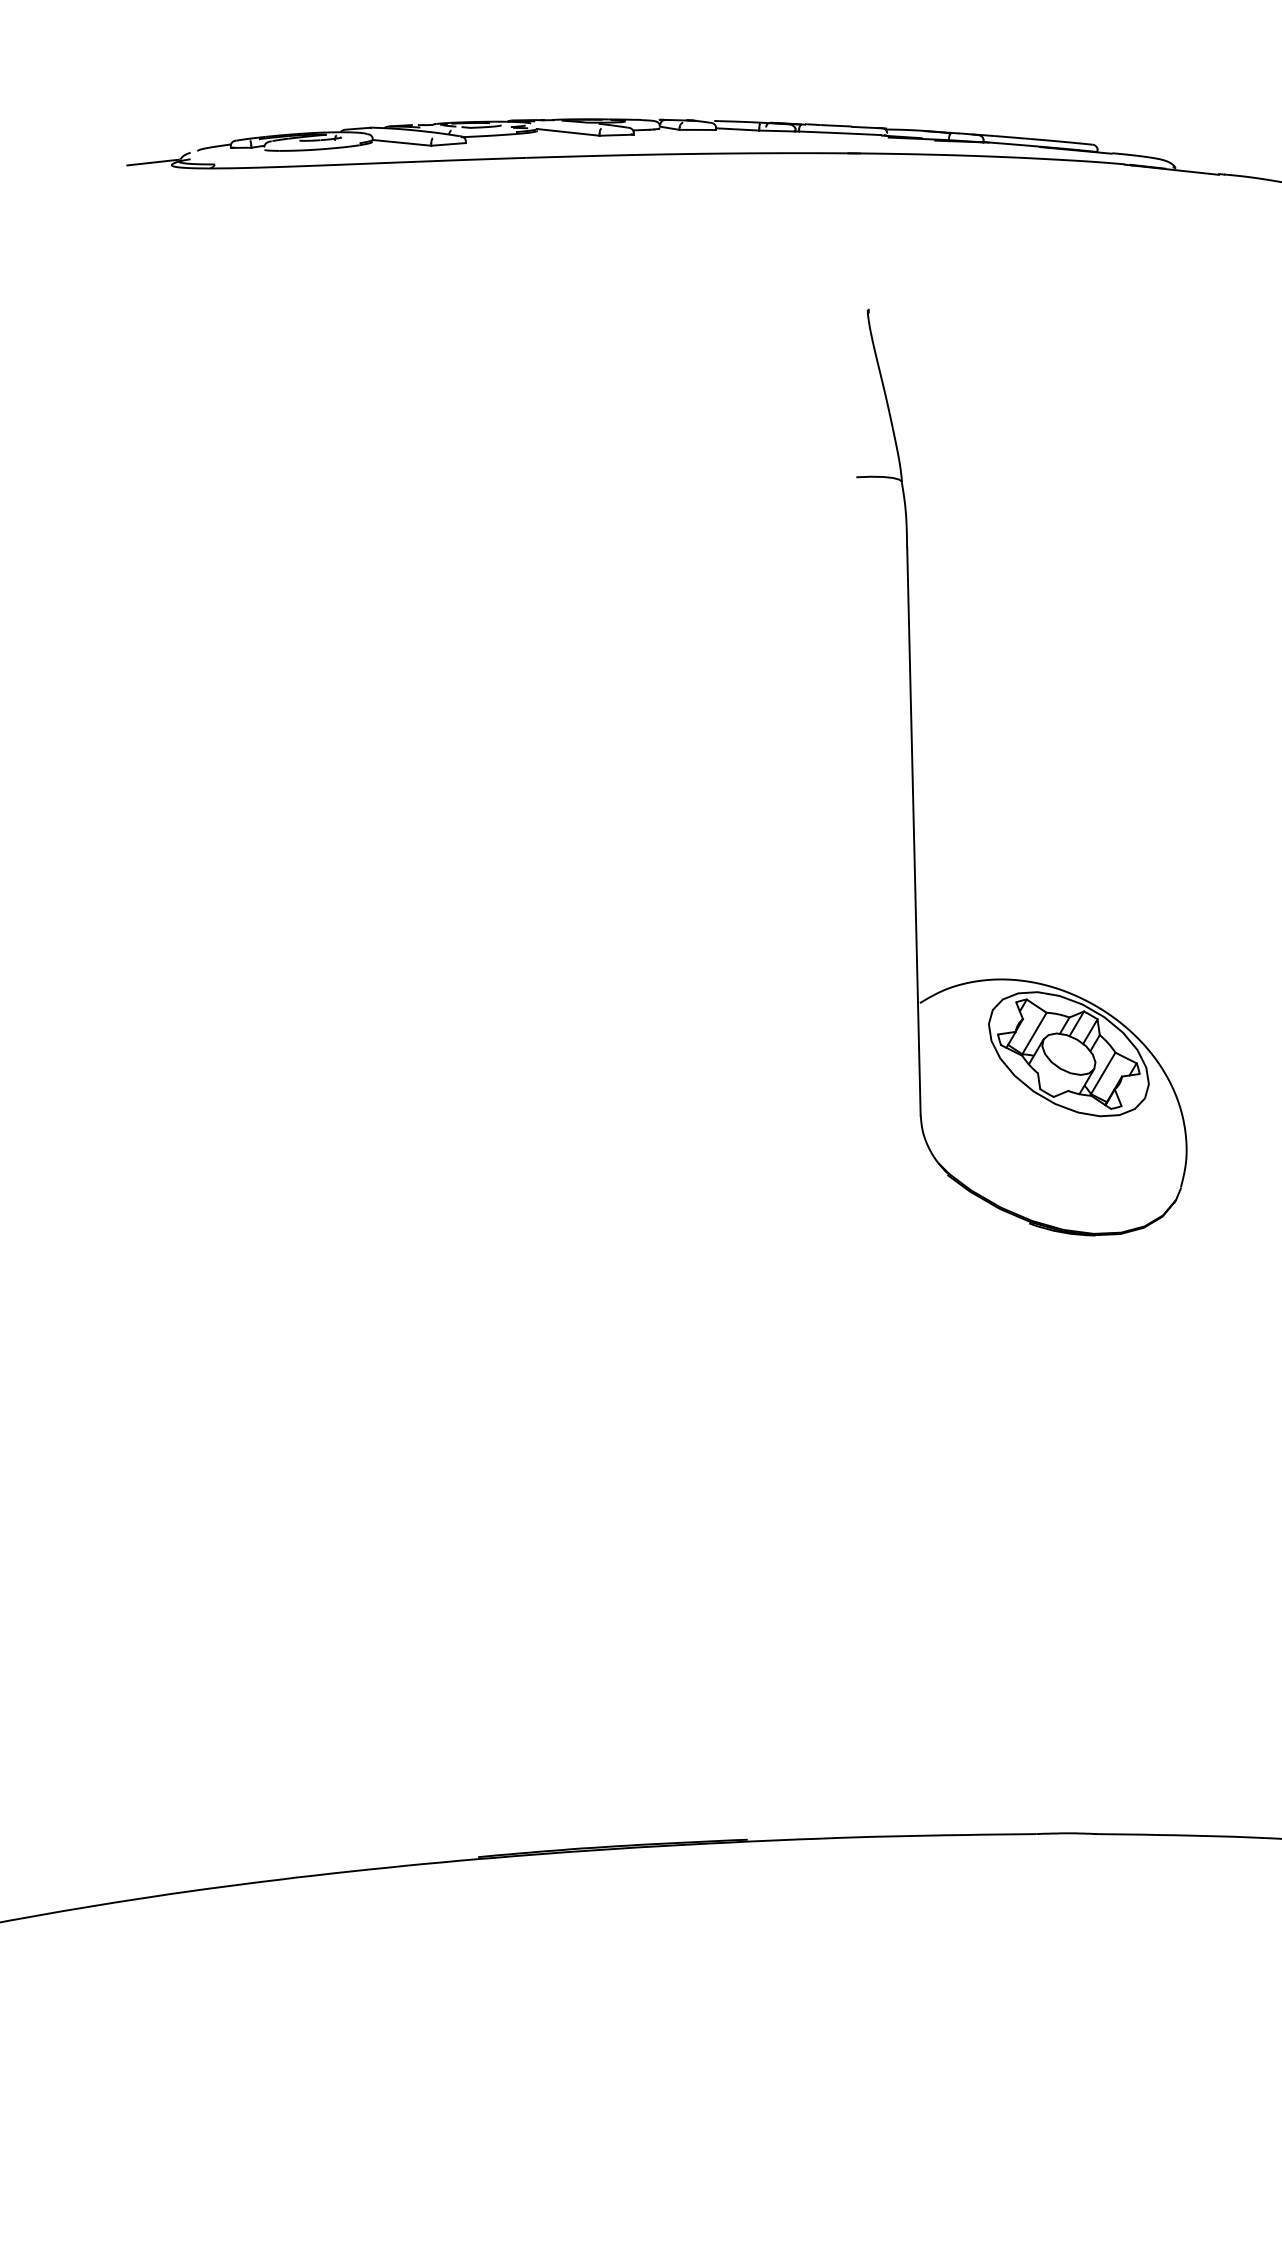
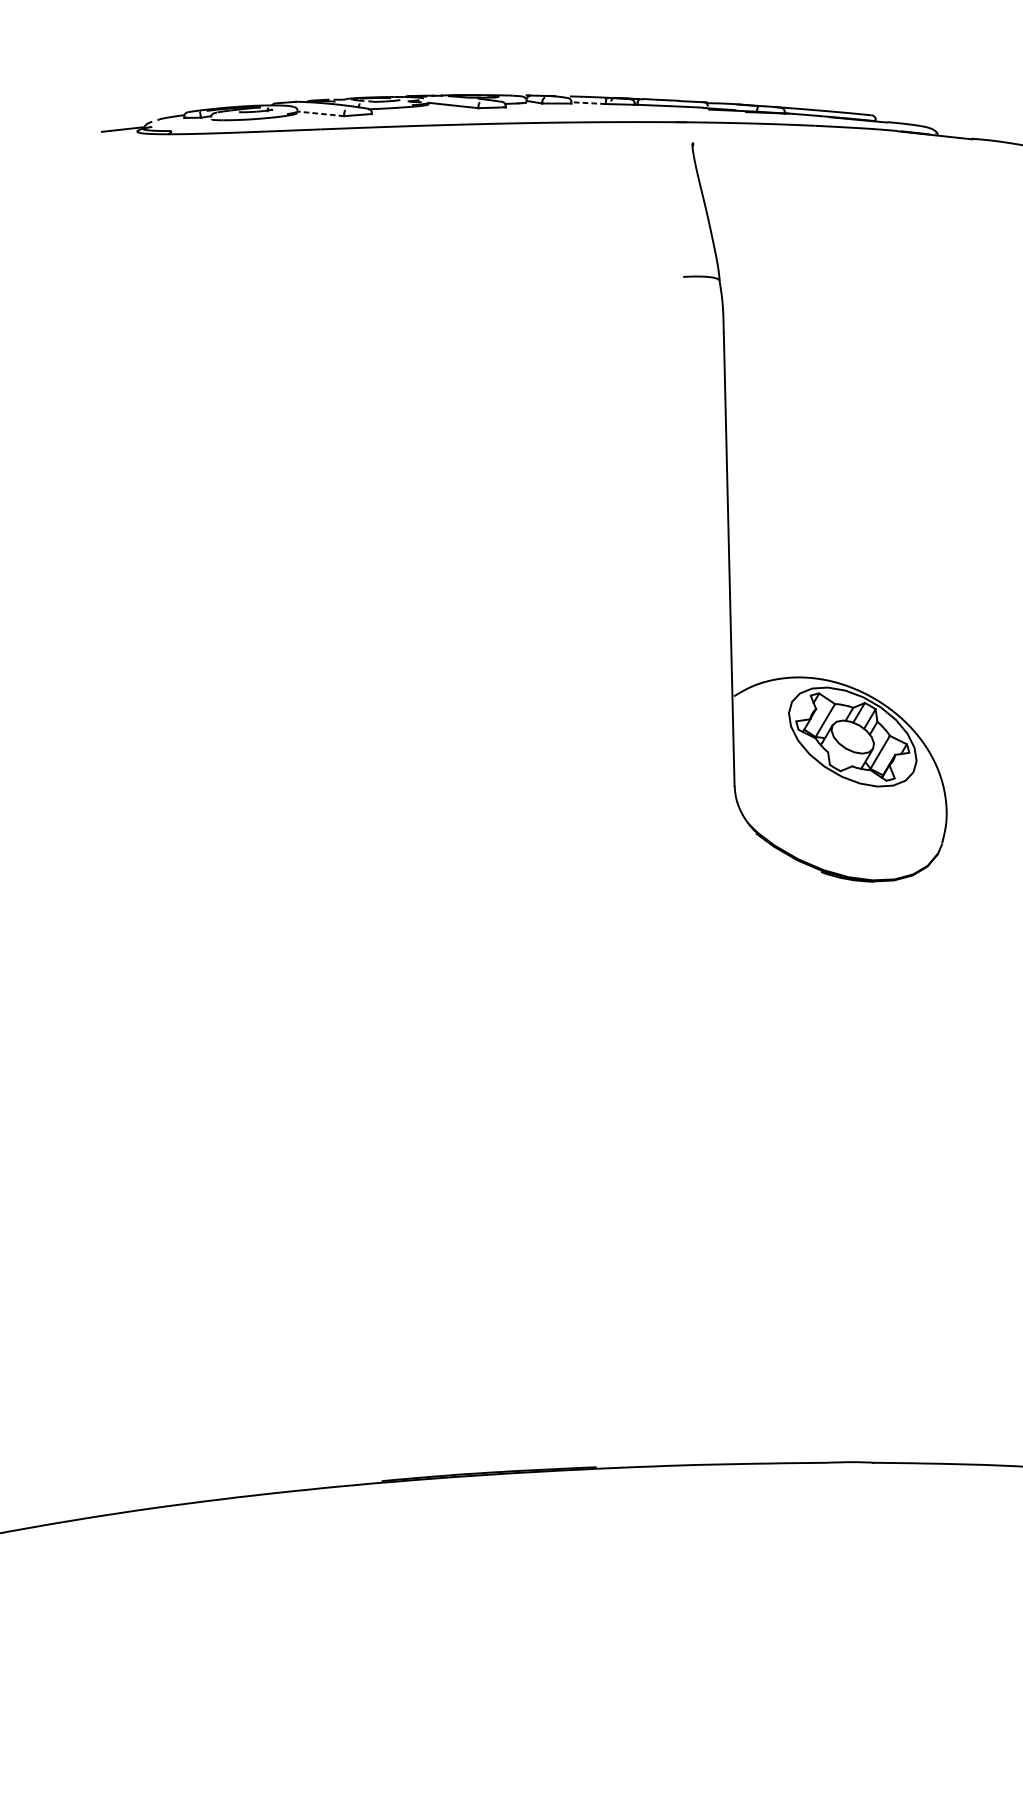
line: (737, 129) -> (588, 103), solid -> dashed
line: (401, 142) -> (320, 113), solid -> dashed
part: (913, 772) -> (728, 512), moved

